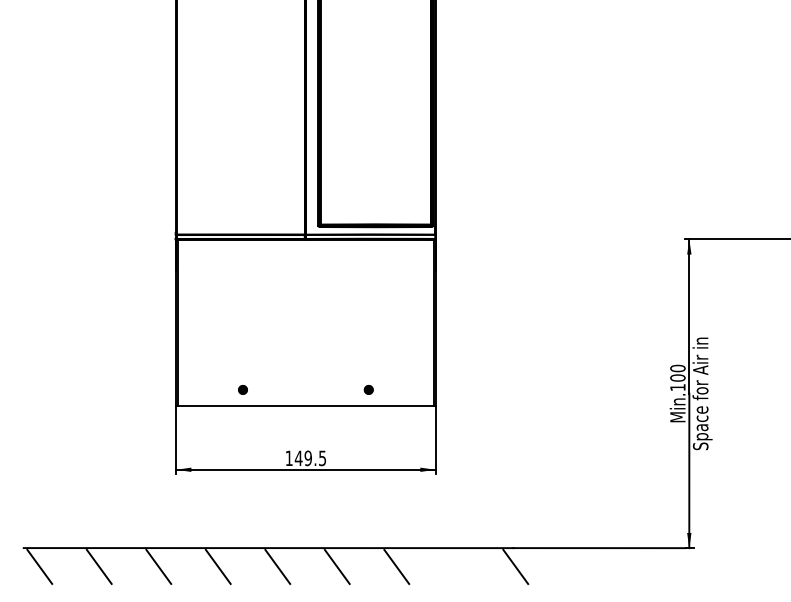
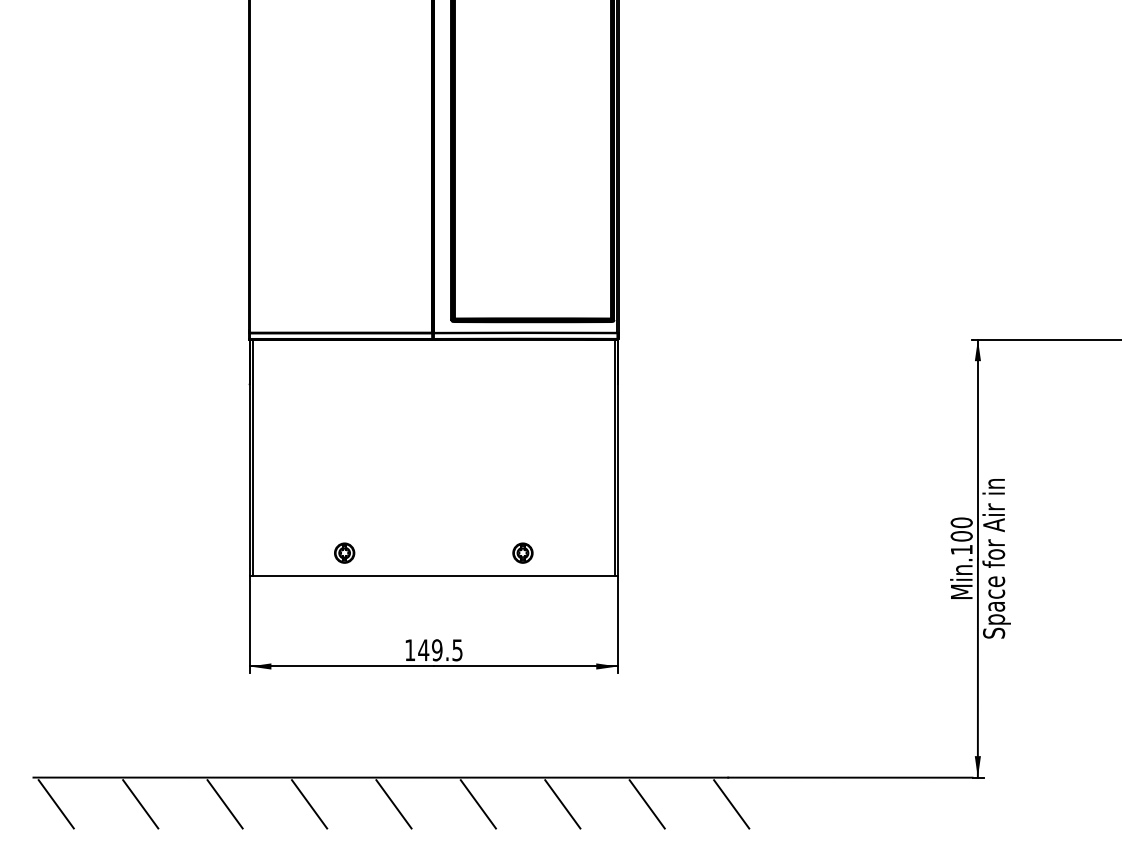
part: (242, 389) -> (343, 552), size x1.67
part: (368, 389) -> (522, 552), size x1.67
line: (455, 566) -> (646, 803), added

